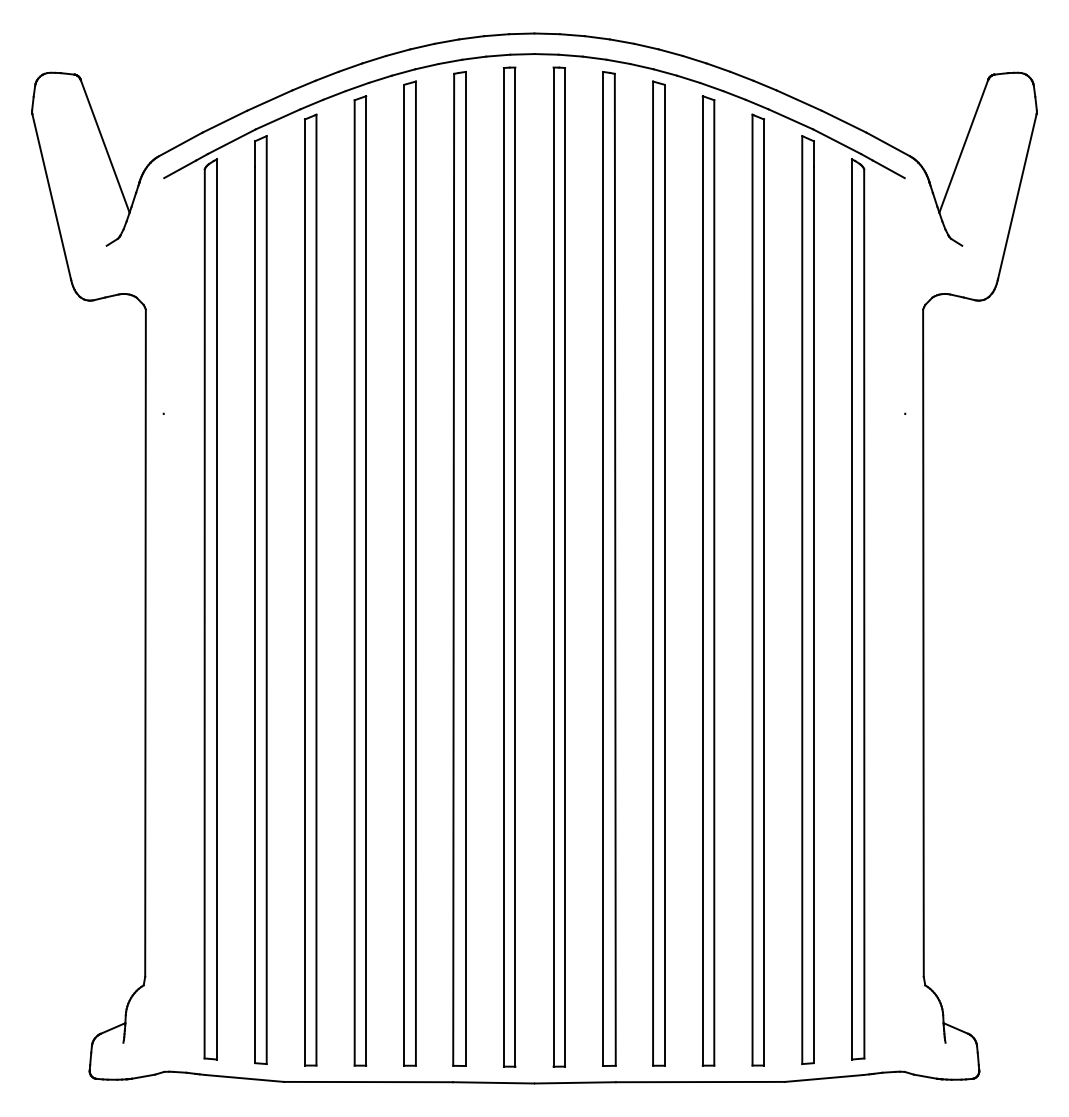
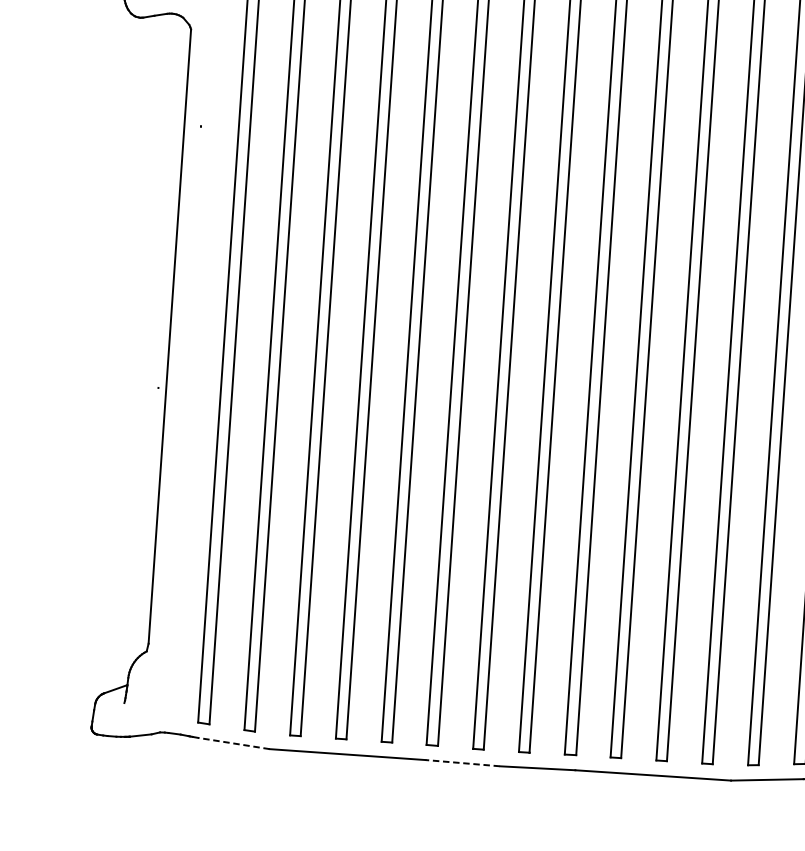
line: (244, 1078) -> (233, 743), solid -> dashed
line: (493, 1082) -> (462, 762), solid -> dashed

